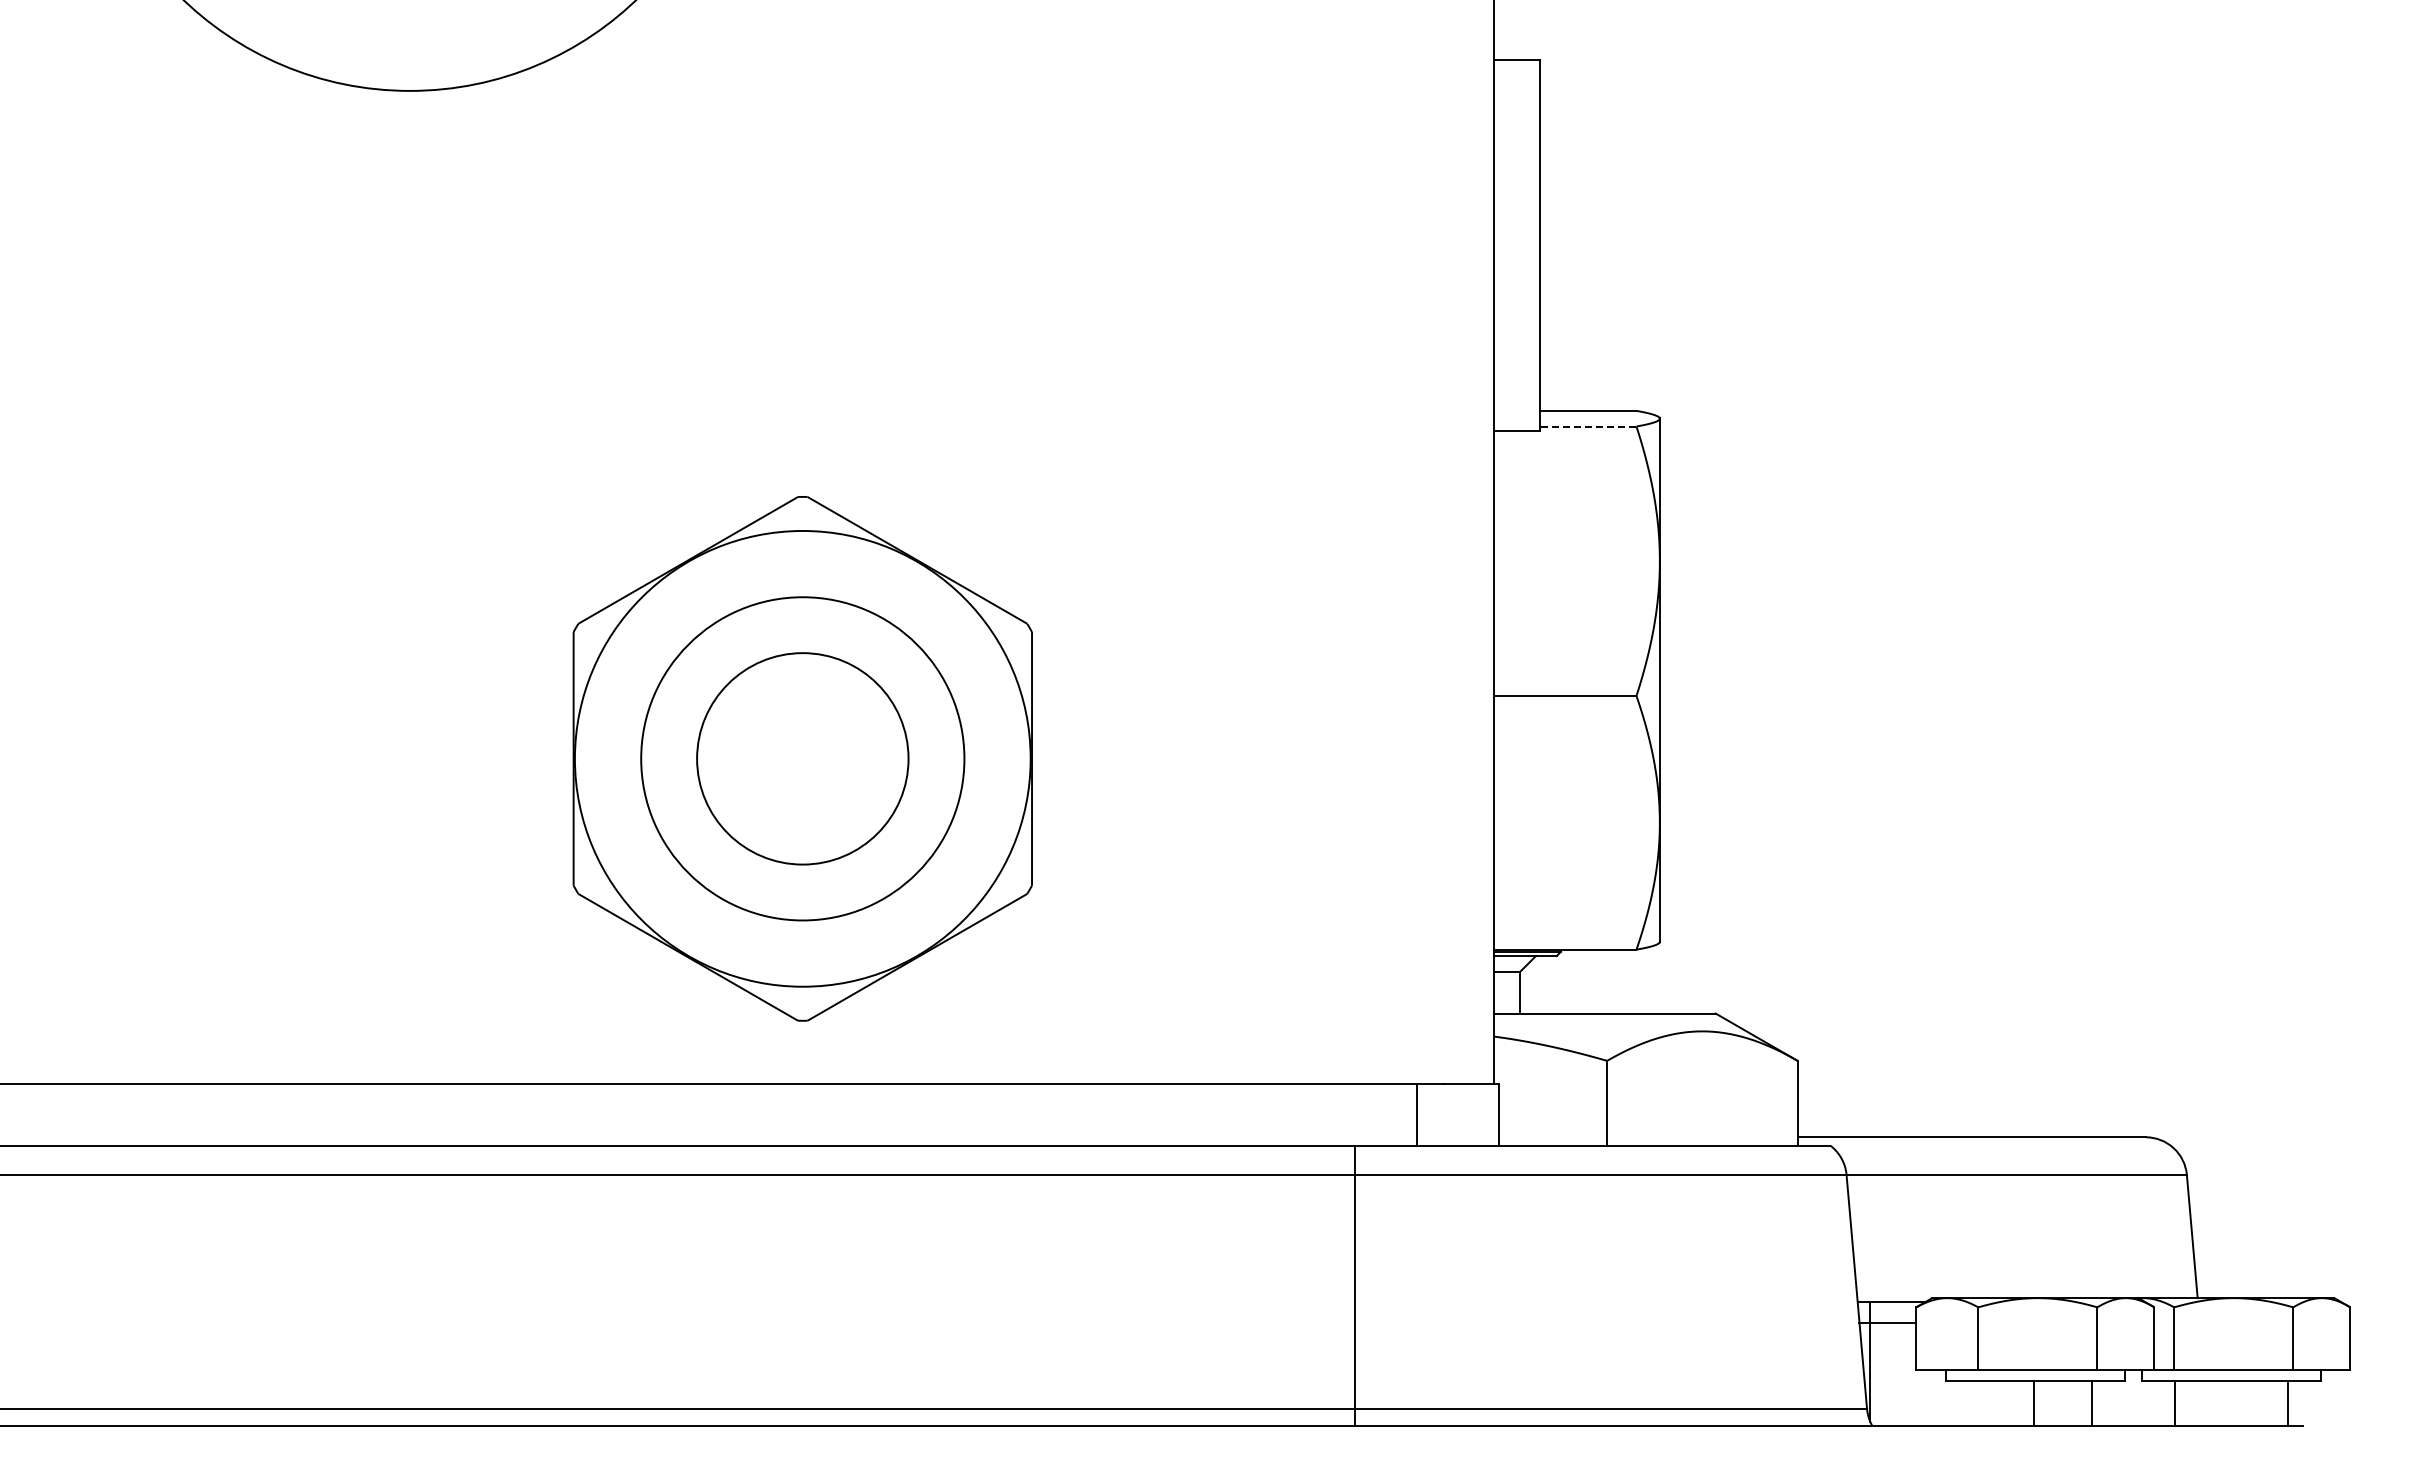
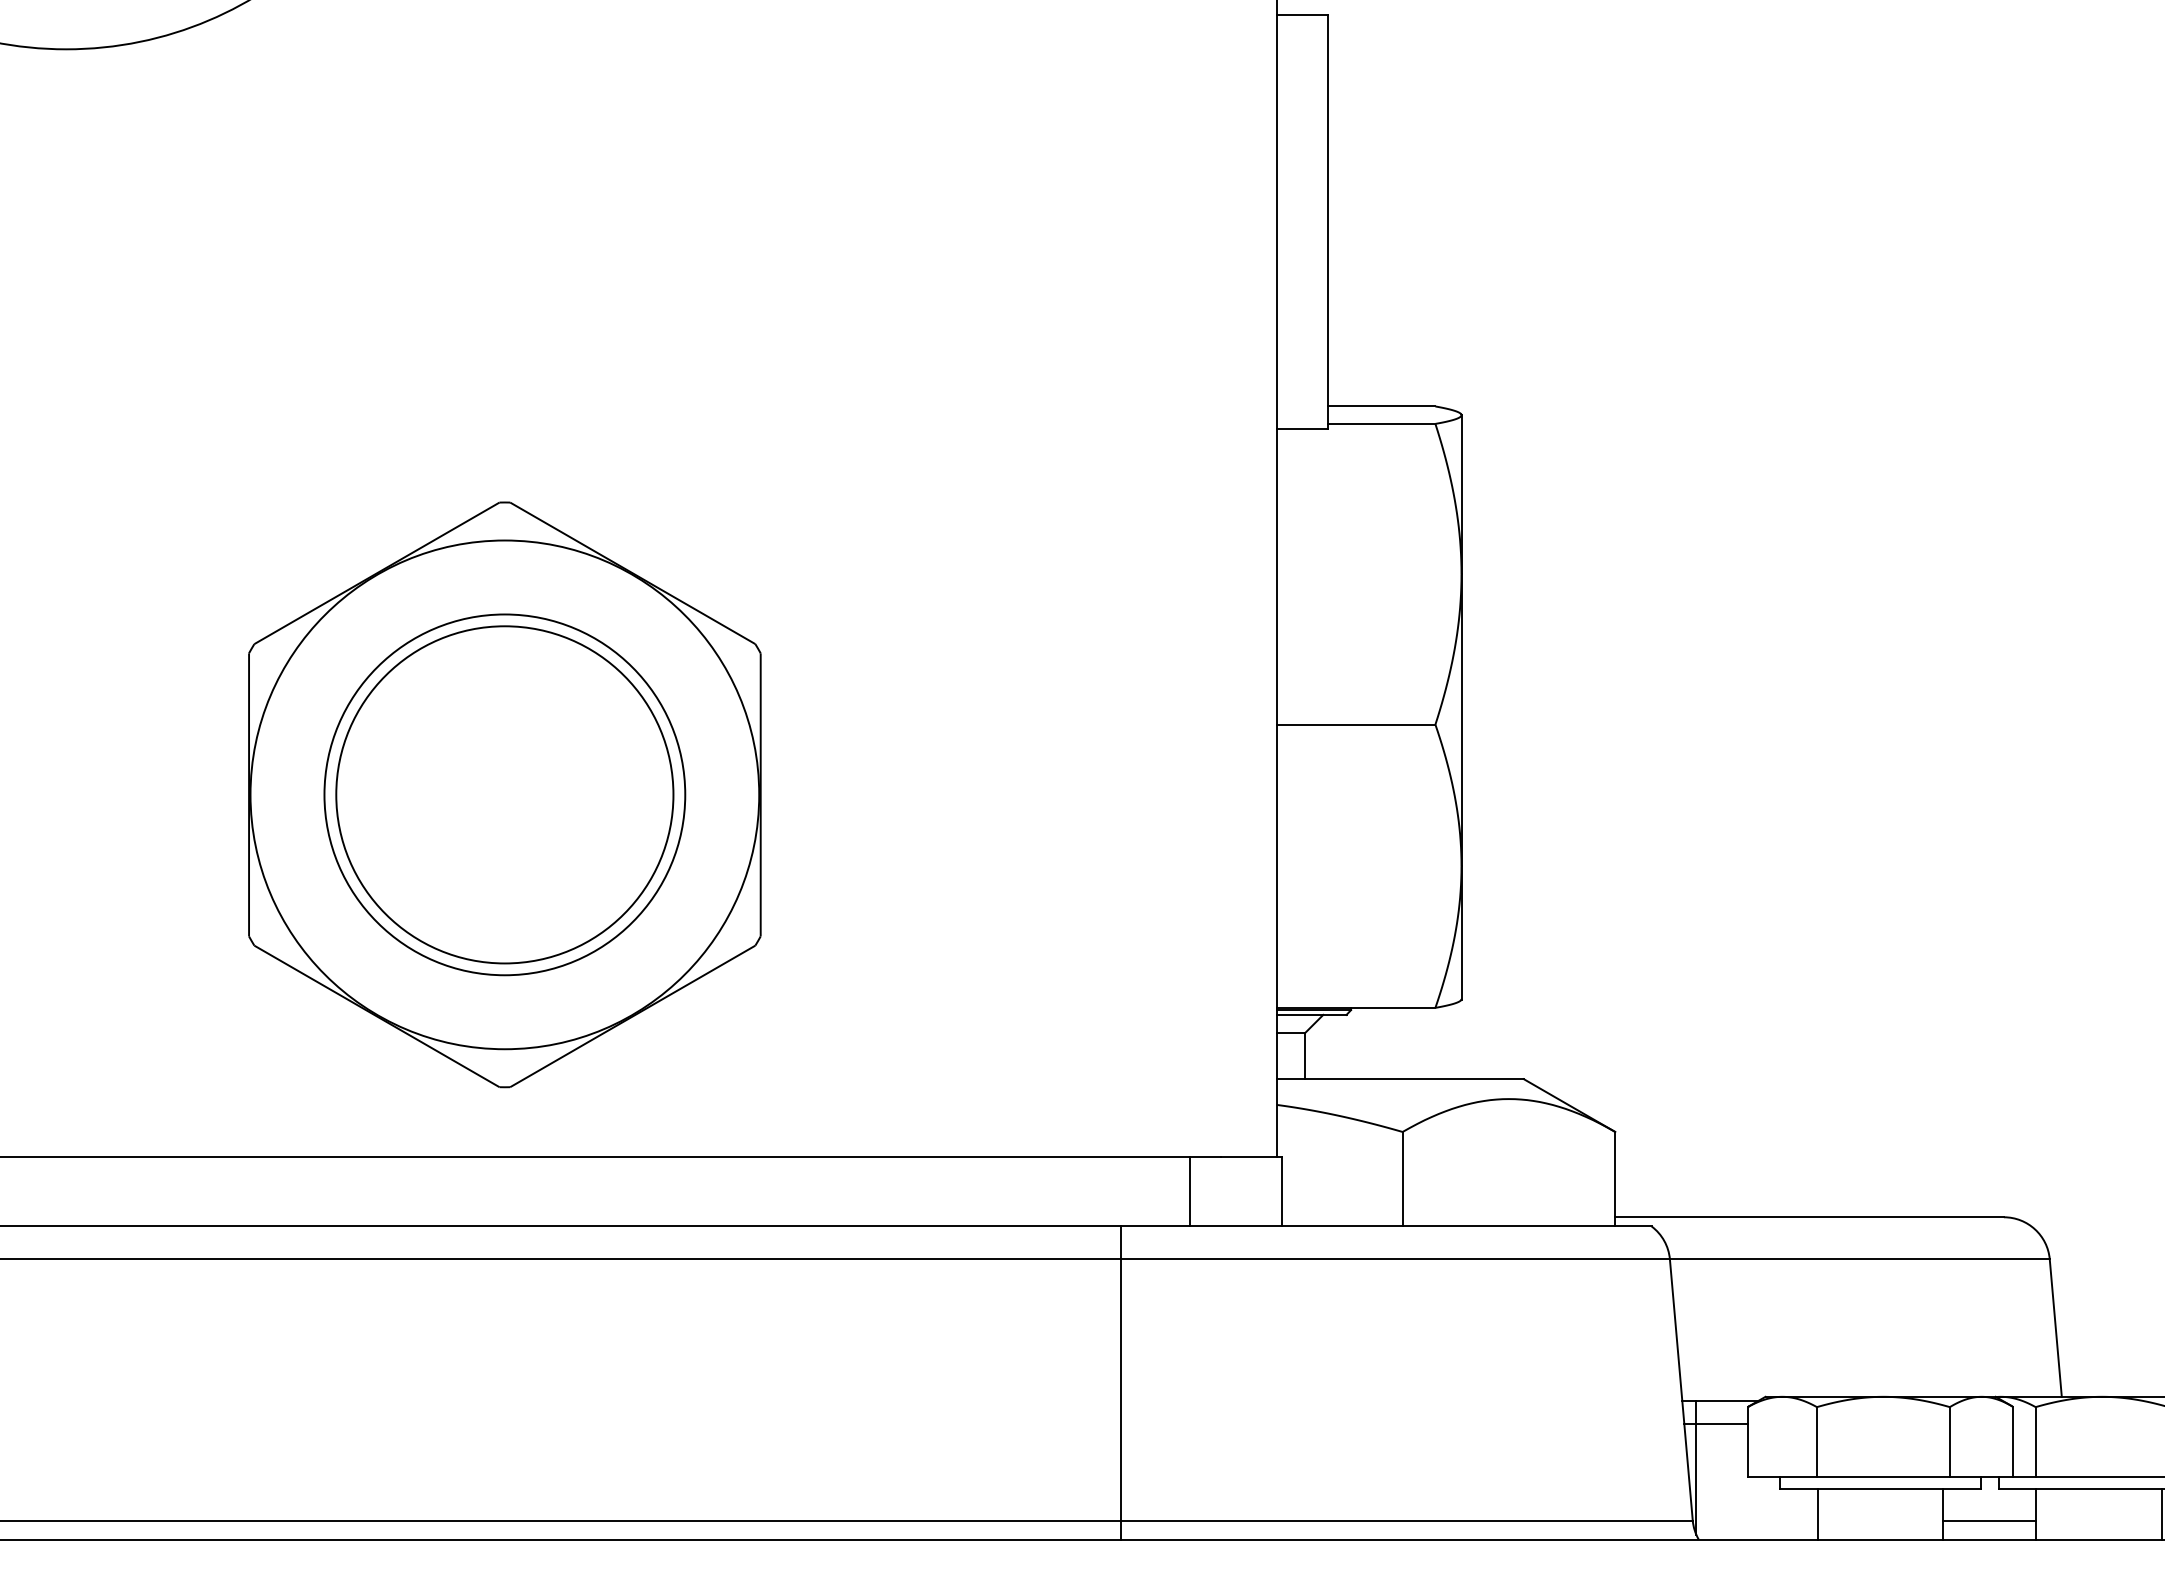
line: (1587, 426) -> (1380, 423), dashed -> solid
circle: (802, 758) -> (504, 794), size x1.43
line: (2034, 1403) -> (1818, 1514), moved
line: (2132, 1408) -> (1989, 1520), added

